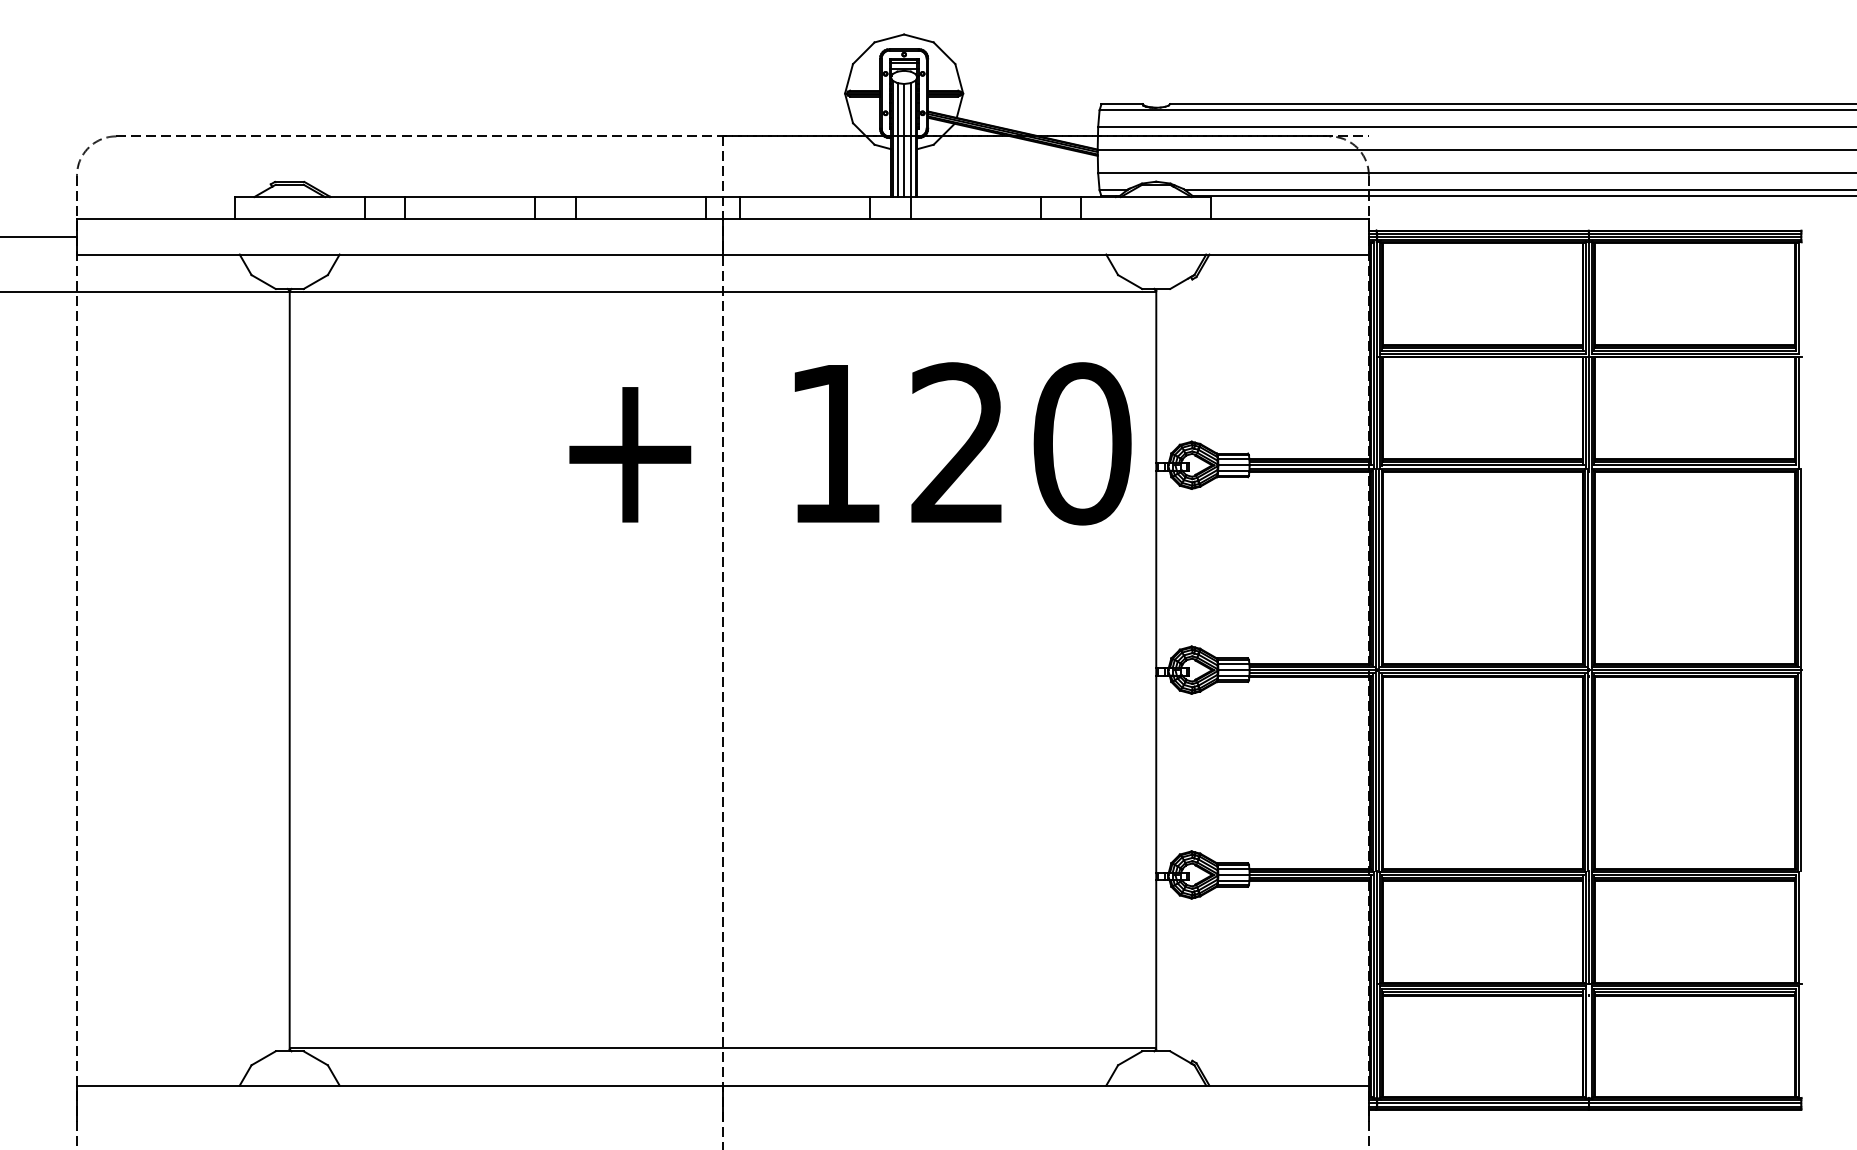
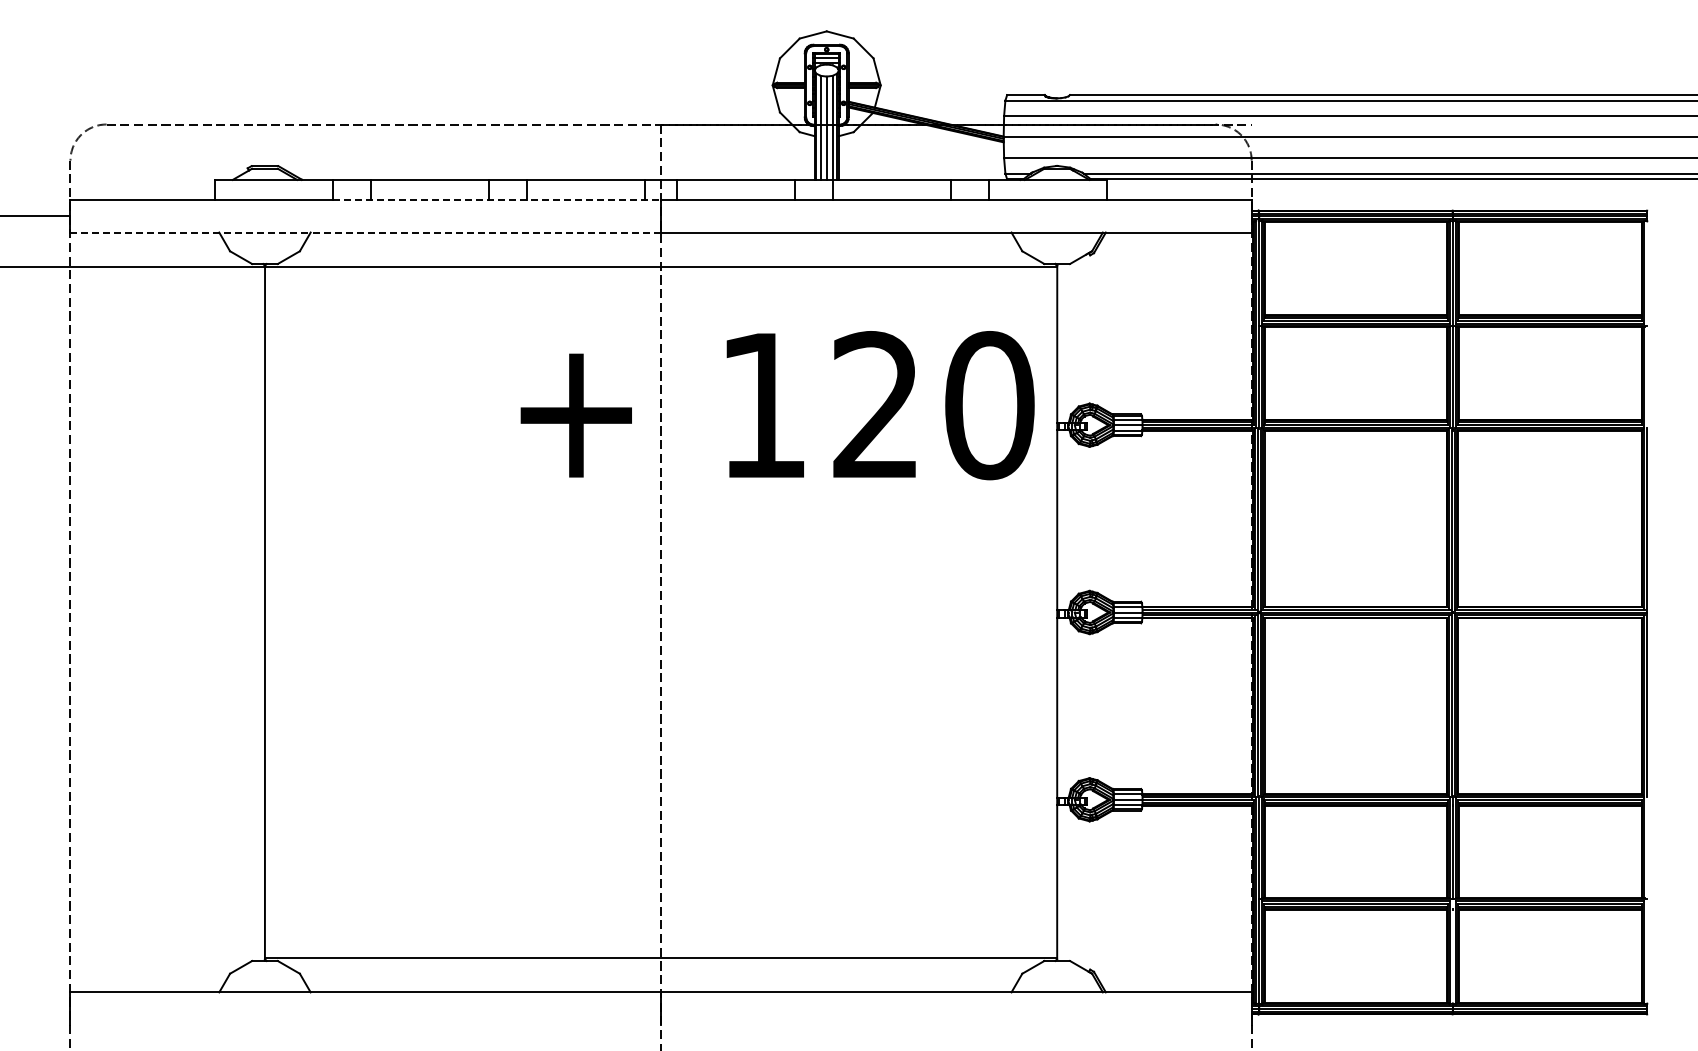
line: (544, 219) -> (497, 200), solid -> dashed
line: (400, 254) -> (366, 232), solid -> dashed

